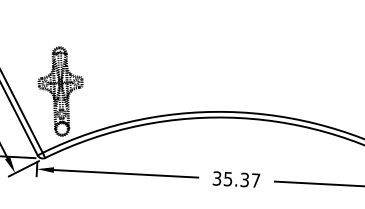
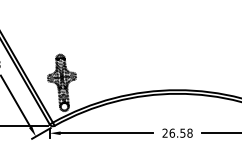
text: (236, 178) -> (177, 132), 35.37 -> 26.58

